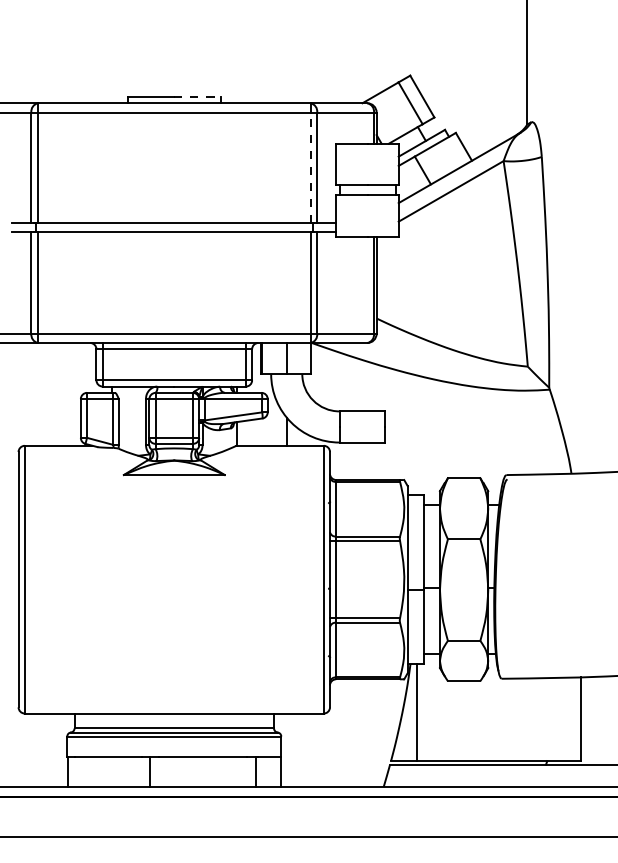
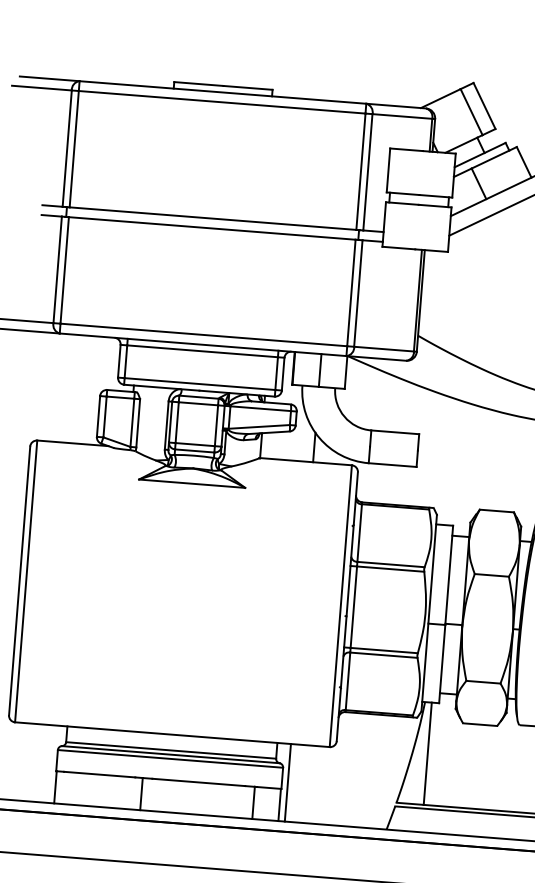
line: (198, 97) -> (248, 88), dashed -> solid
line: (310, 167) -> (360, 171), dashed -> solid
line: (286, 750) -> (287, 782), added

